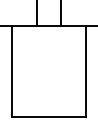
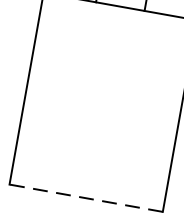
line: (49, 117) -> (87, 198), solid -> dashed

